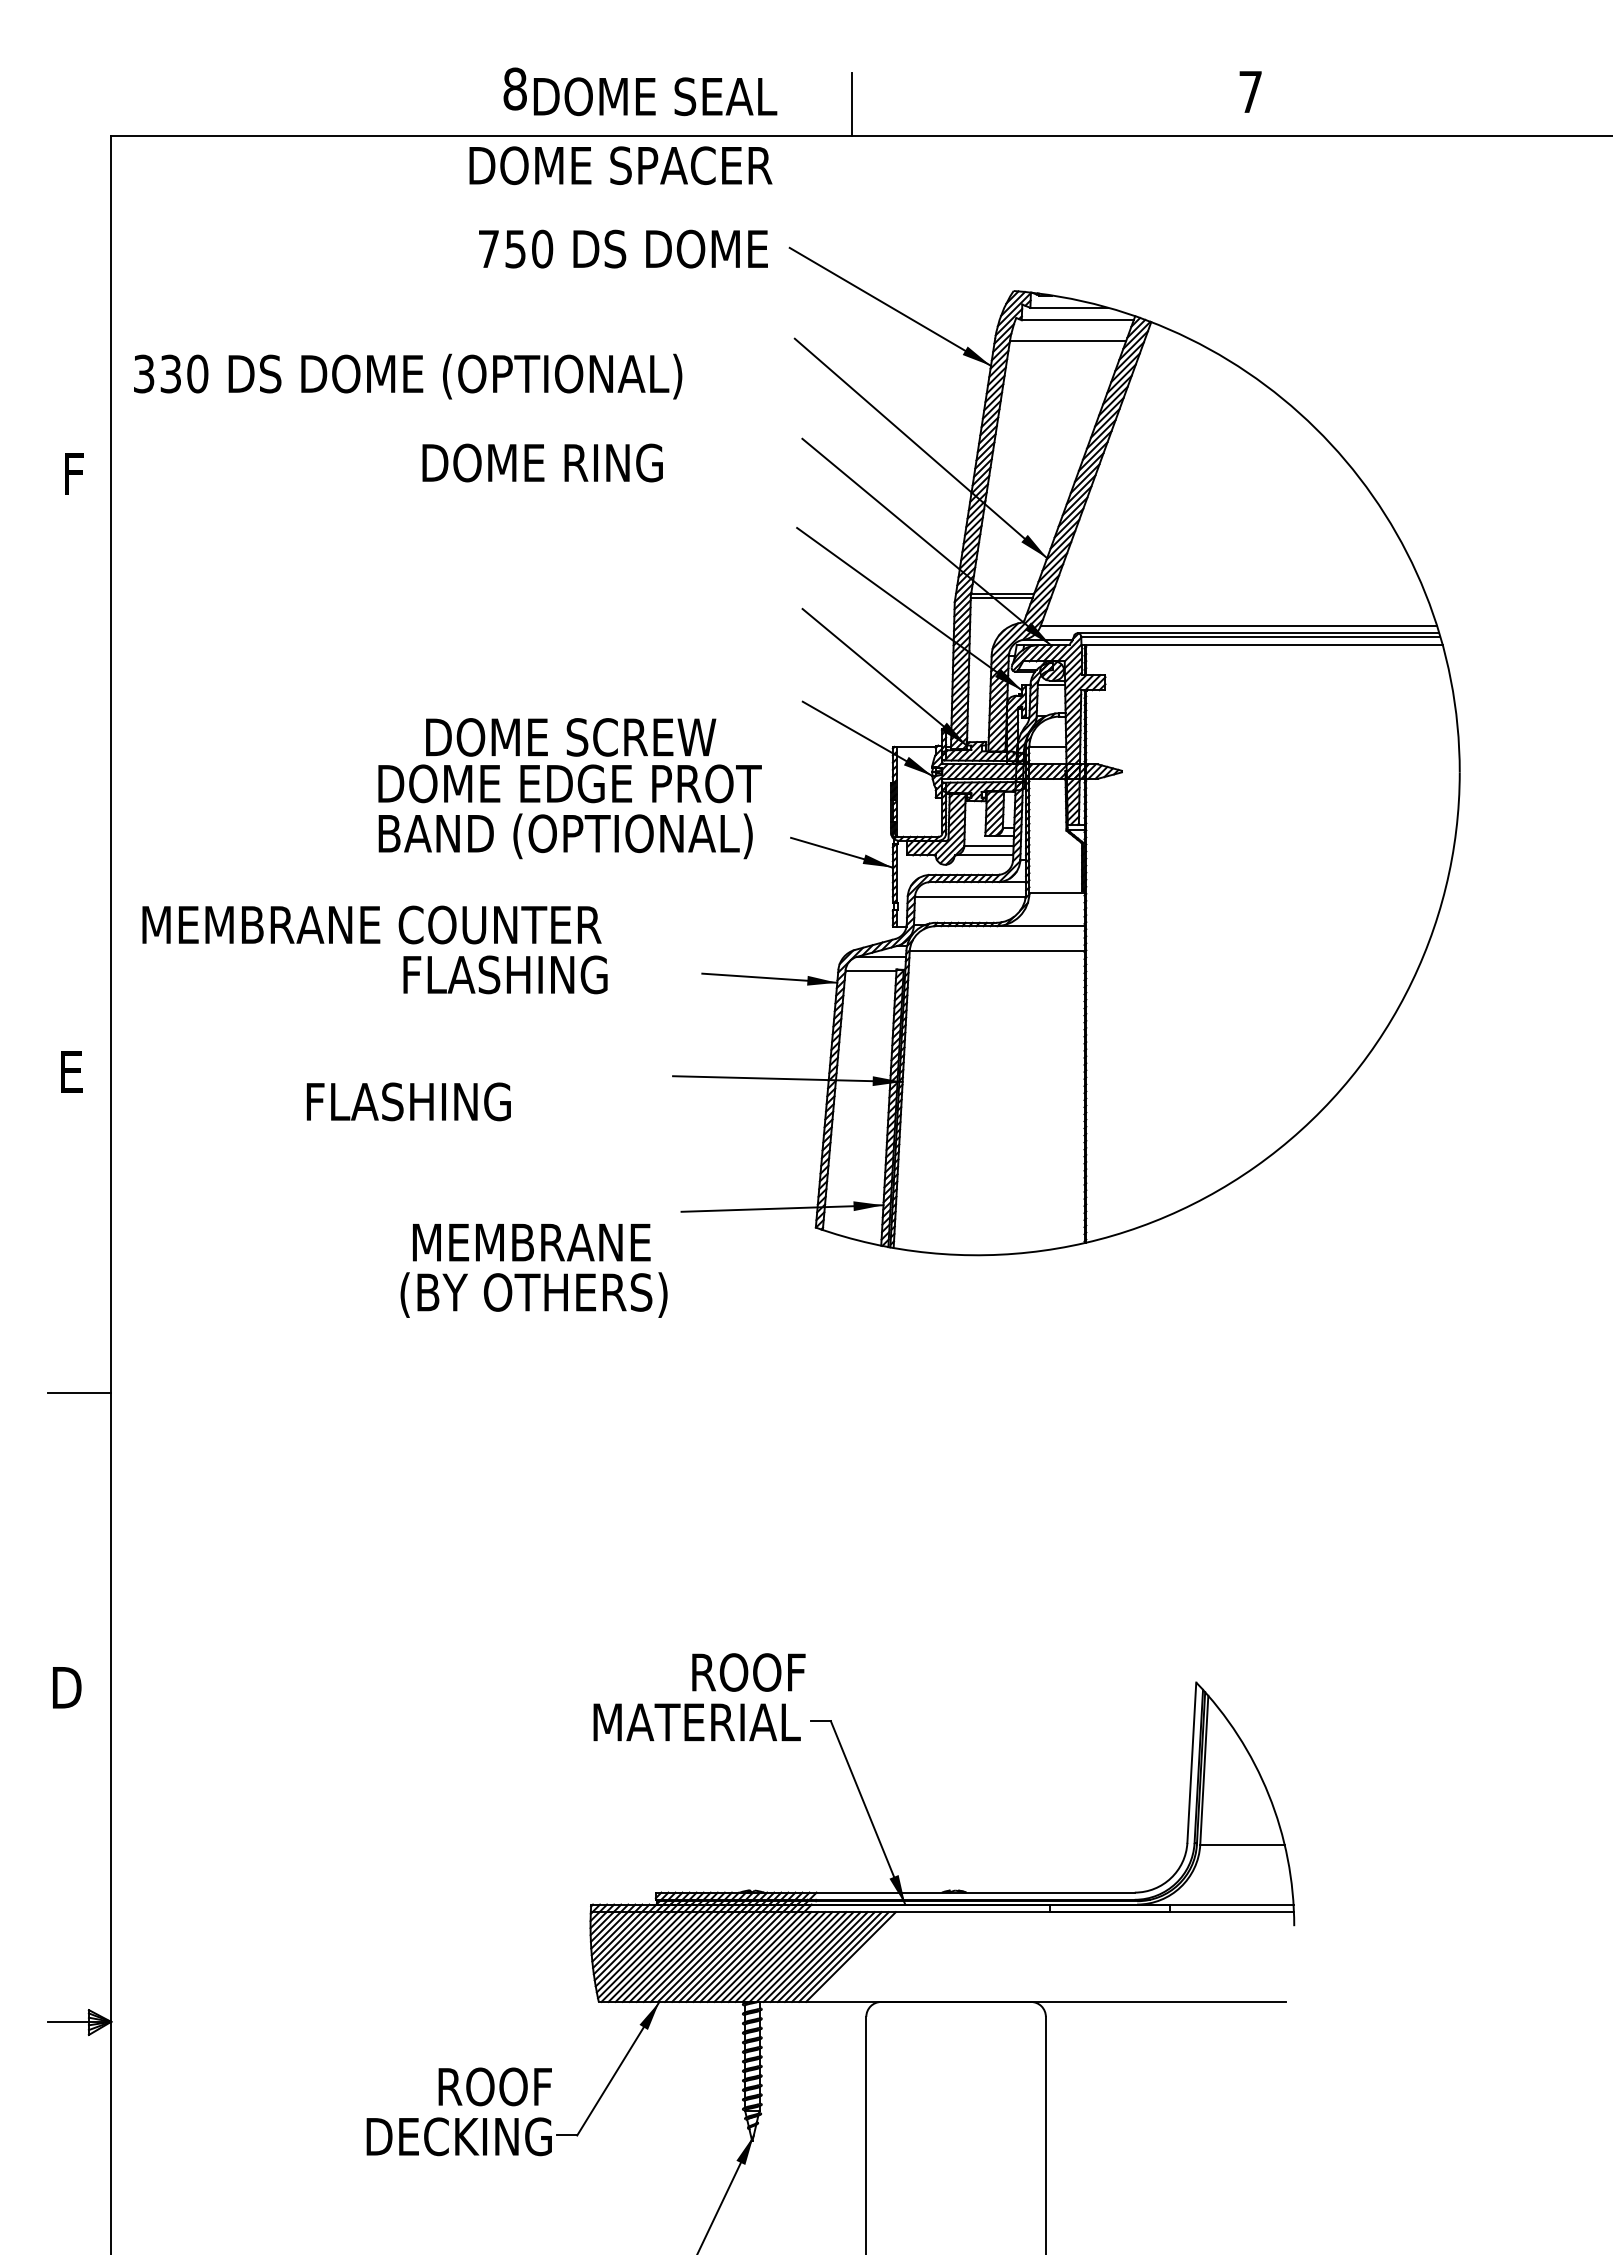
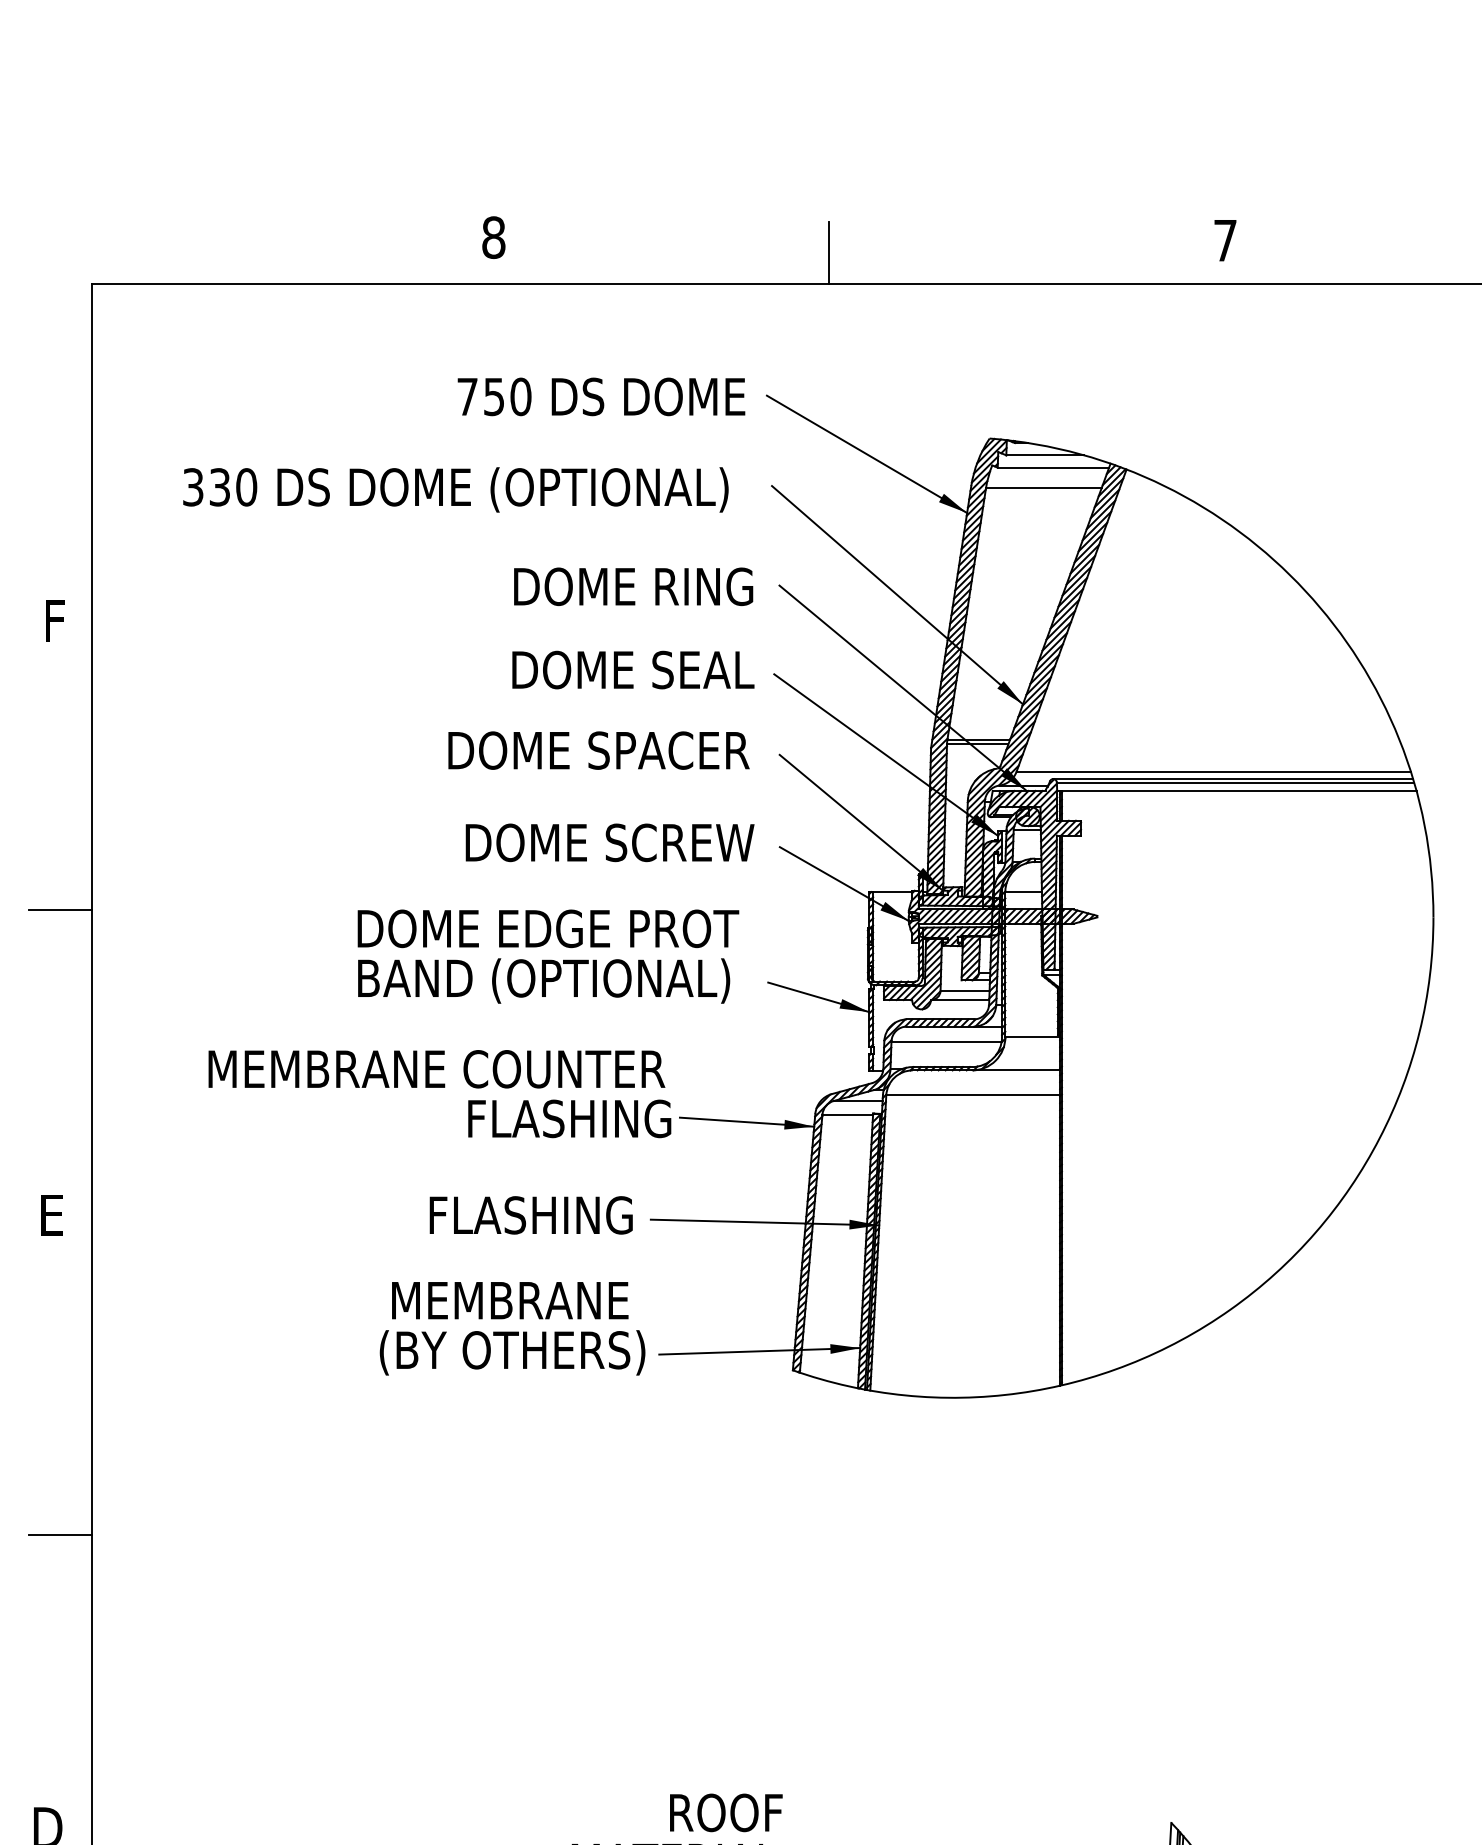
text: (655, 96) -> (633, 669), moved
text: (620, 165) -> (598, 750), moved
text: (408, 376) -> (456, 489), moved
text: (542, 462) -> (633, 586), moved
text: (571, 737) -> (610, 842), moved
line: (79, 764) -> (60, 909), added
text: (374, 949) -> (439, 1093), moved
text: (408, 1101) -> (530, 1214), moved
text: (533, 1270) -> (512, 1328), moved

